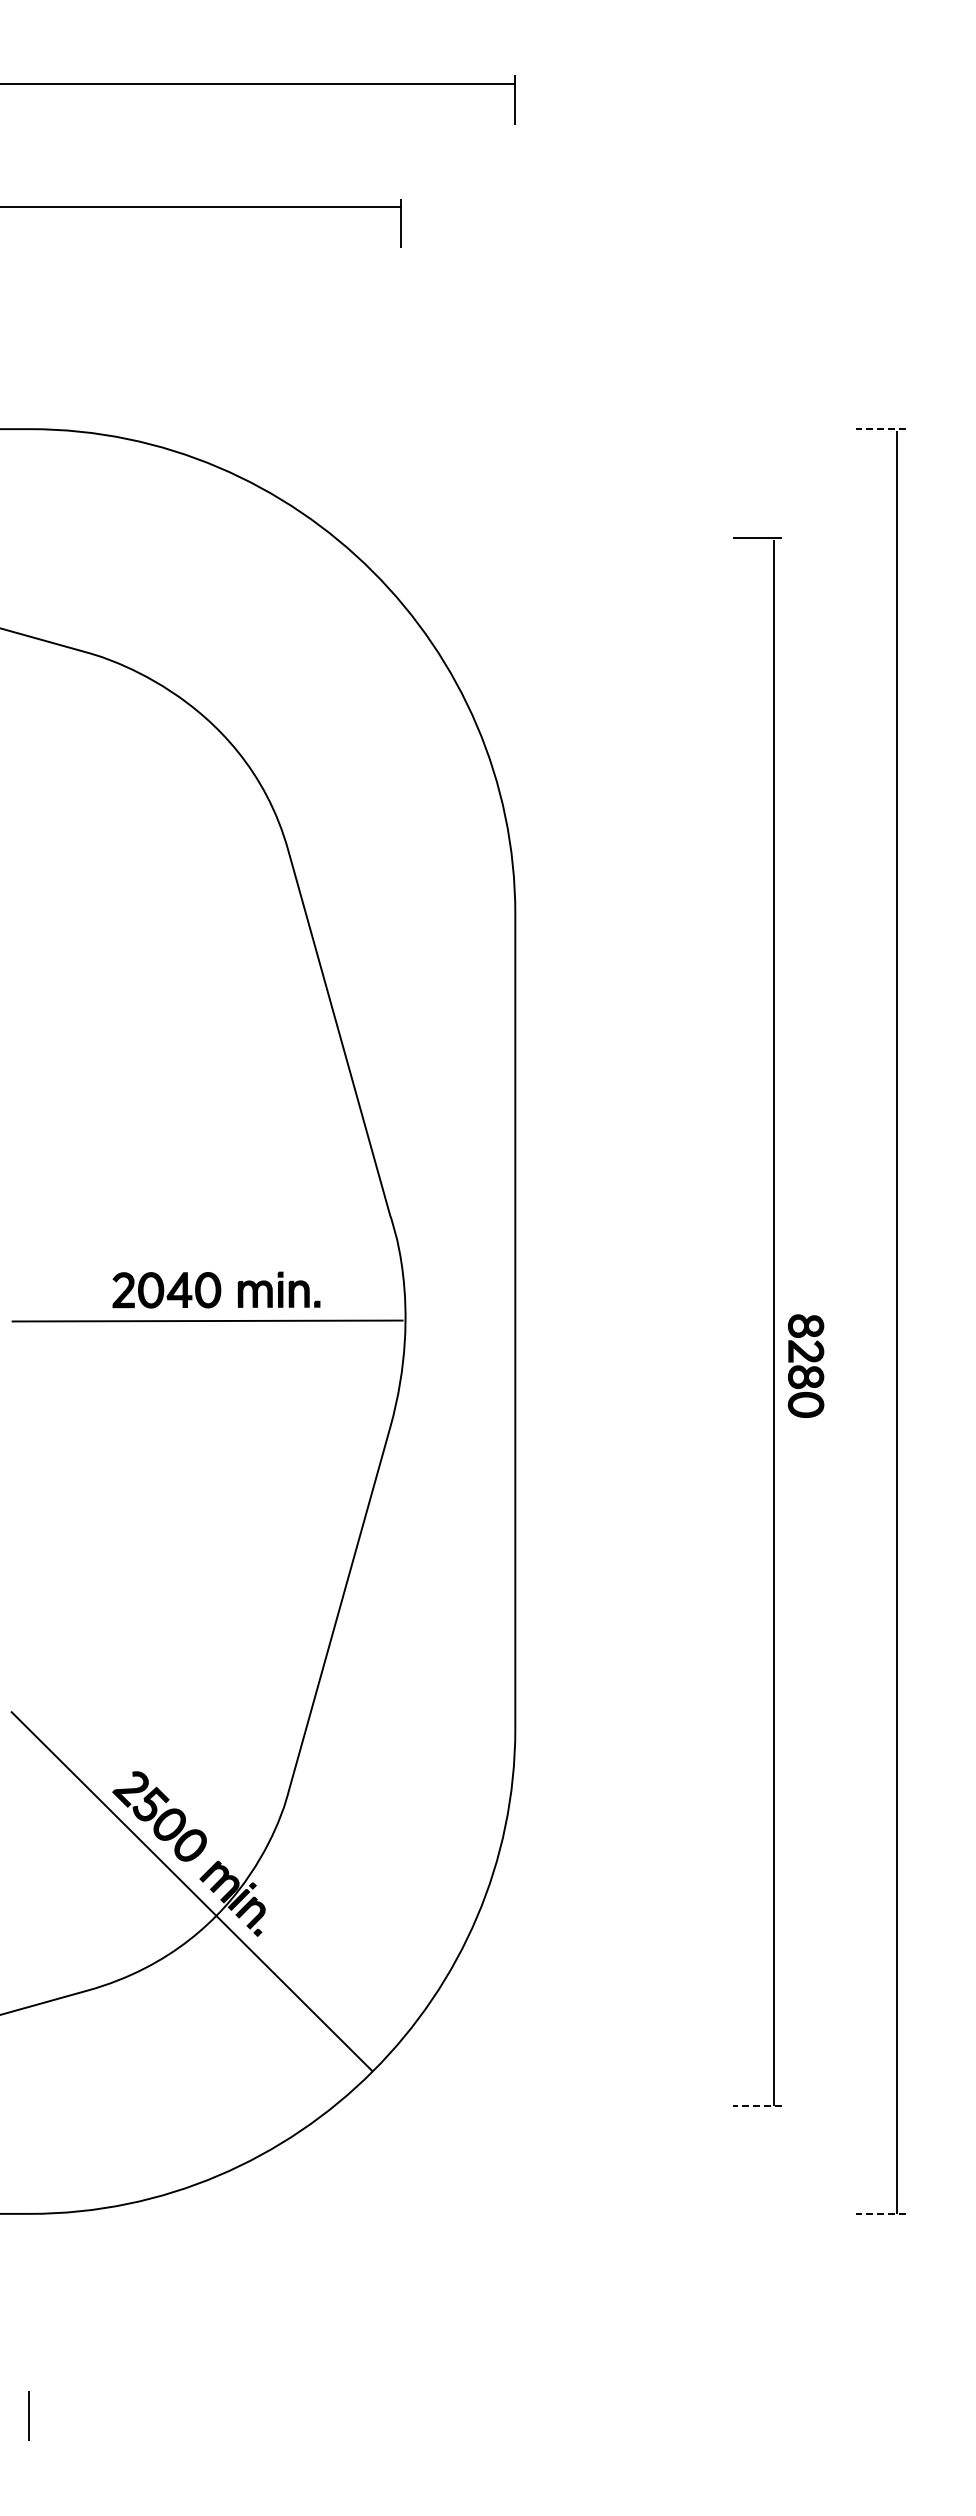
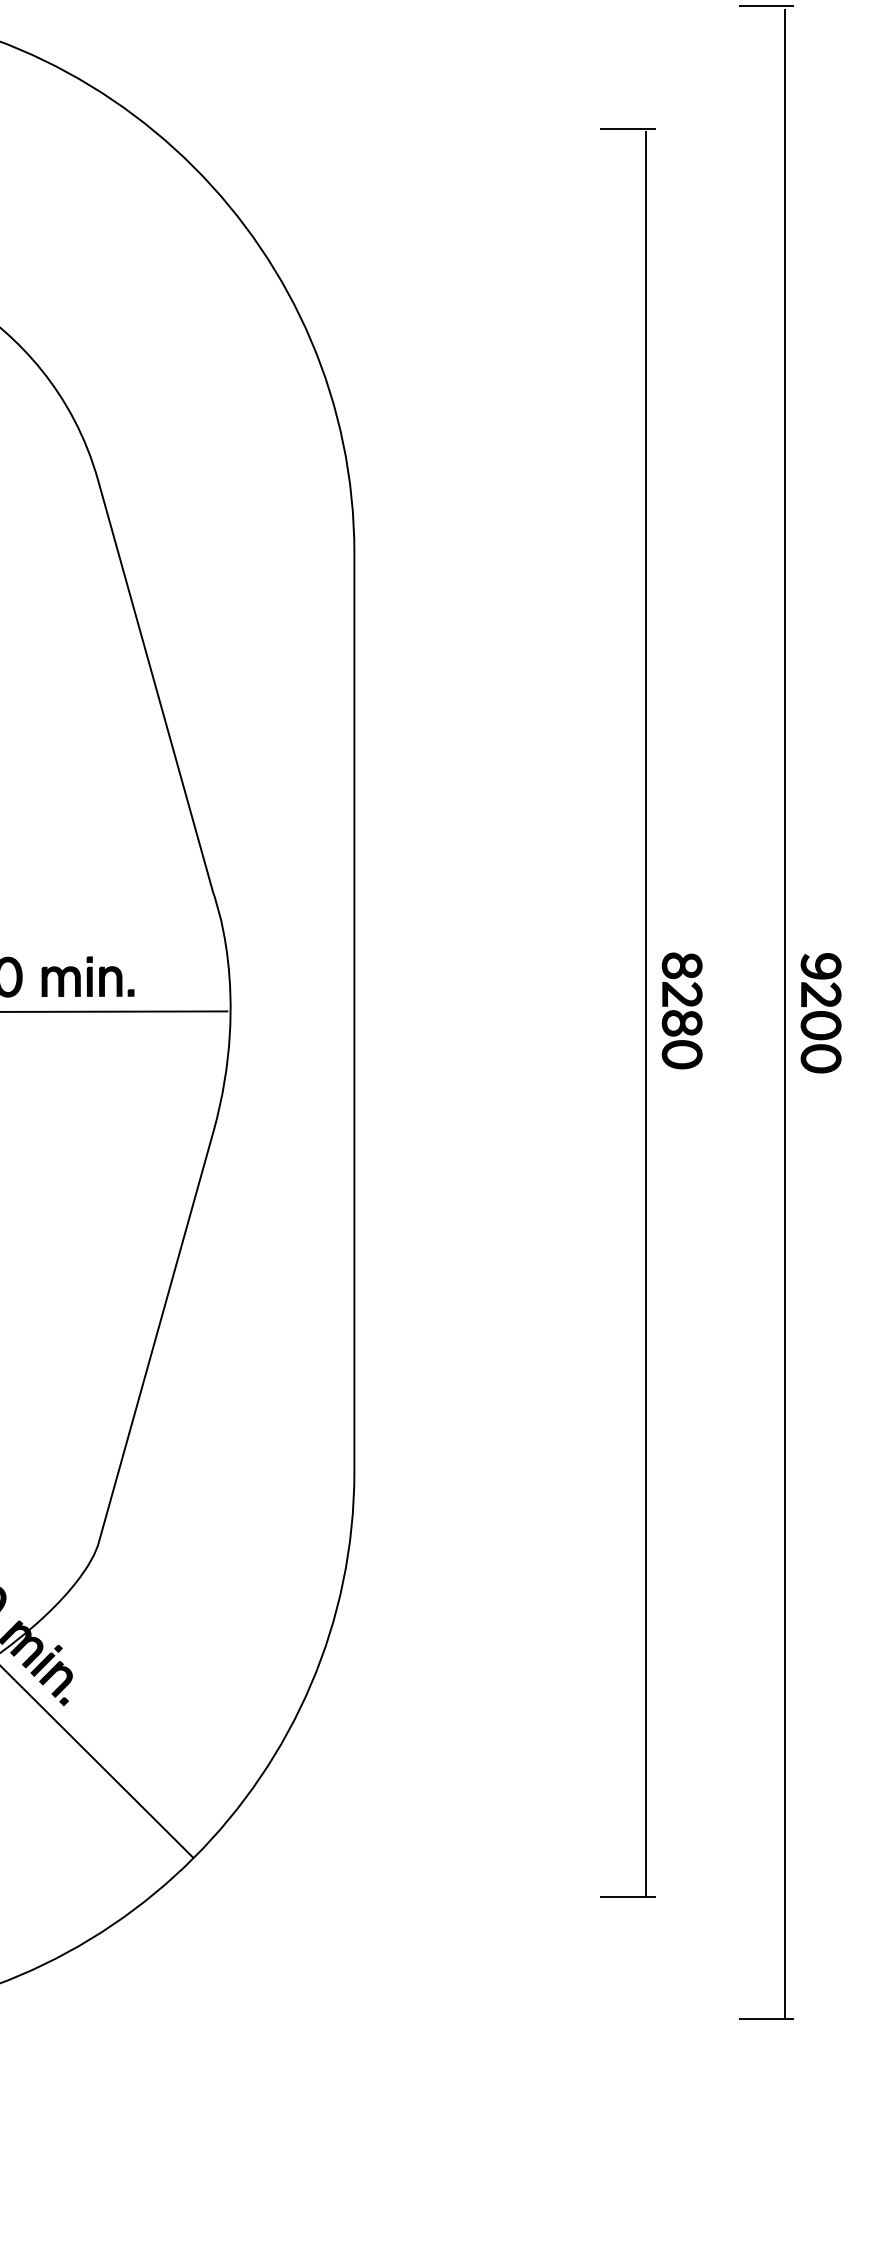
line: (880, 429) -> (766, 6), dashed -> solid
part: (929, 1321) -> (821, 1012), added
part: (805, 1365) -> (681, 1010), moved
line: (757, 2105) -> (627, 1896), dashed -> solid
line: (880, 2213) -> (766, 2018), dashed -> solid

